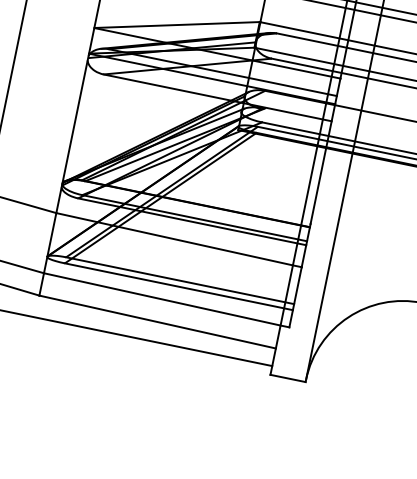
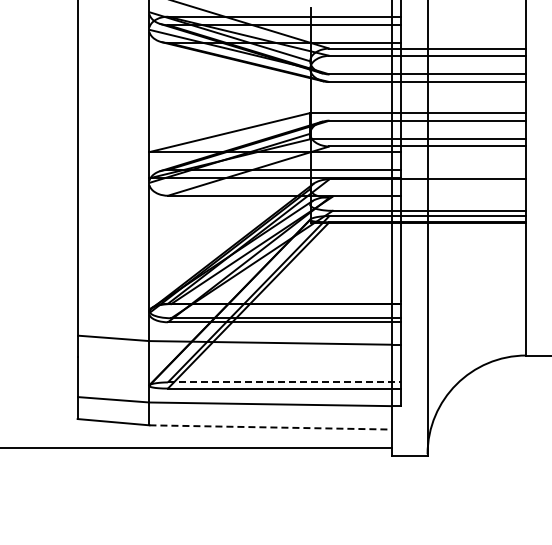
line: (180, 280) -> (284, 382), solid -> dashed
line: (158, 322) -> (271, 427), solid -> dashed

